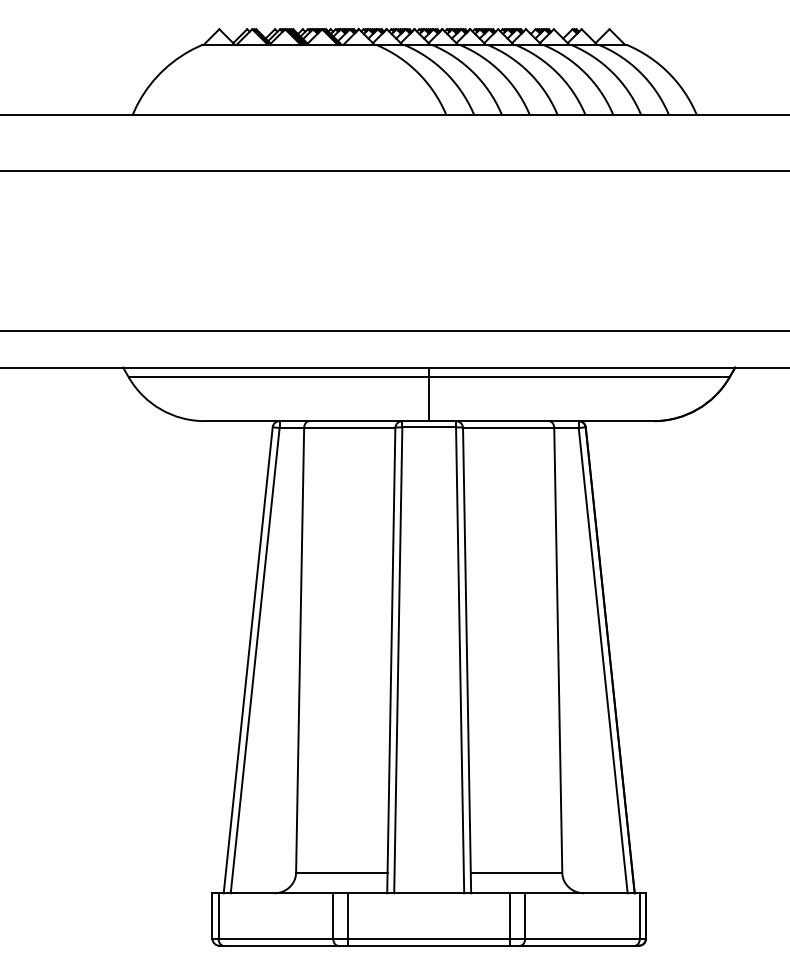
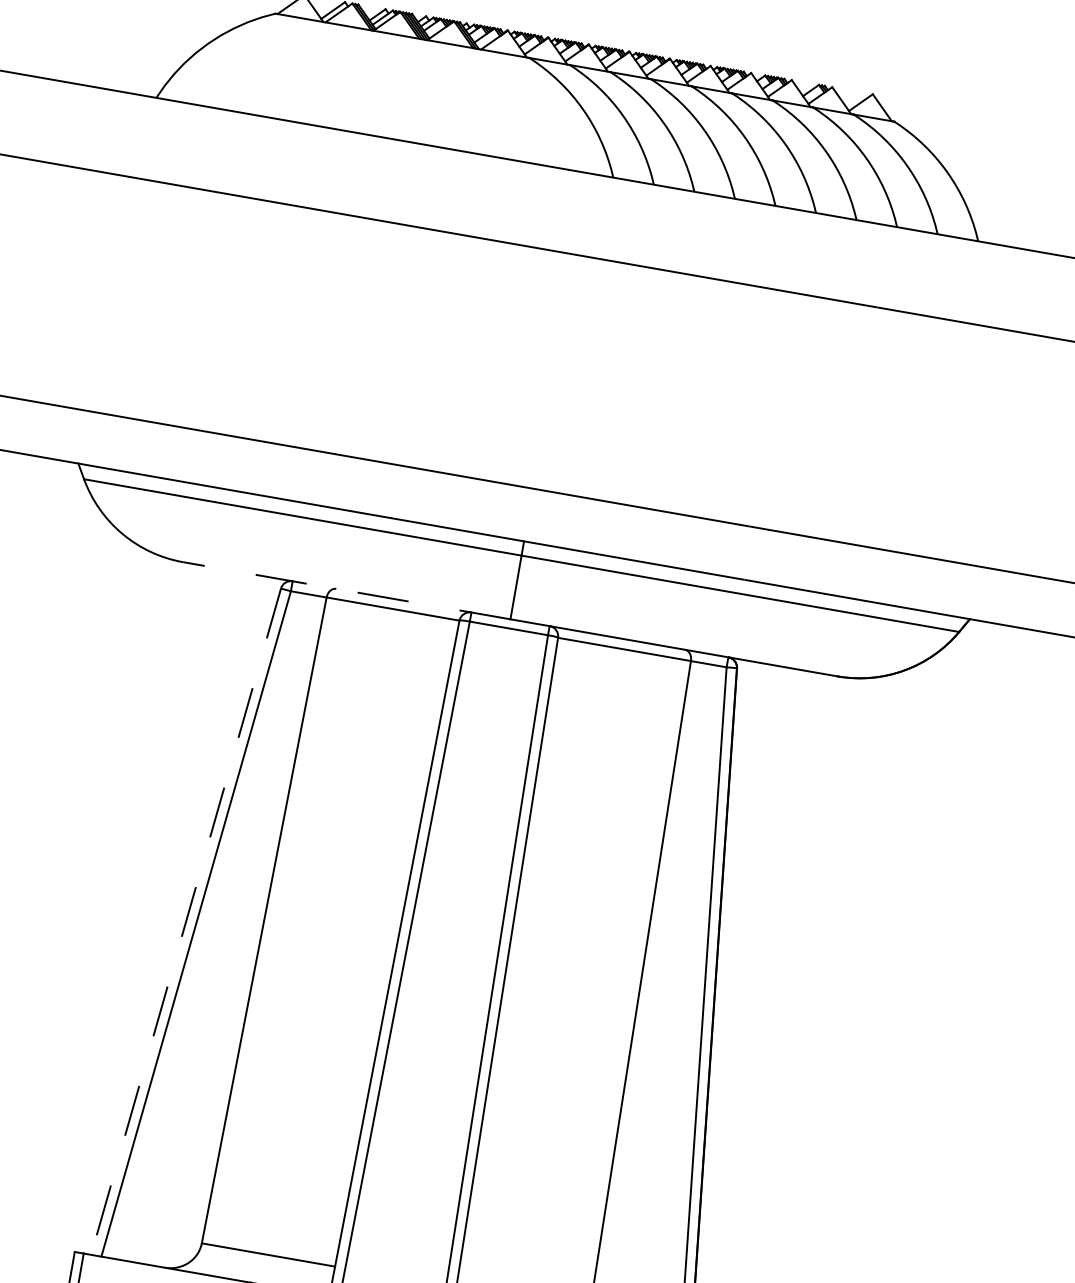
line: (316, 421) -> (346, 591), solid -> dashed
line: (248, 660) -> (186, 922), solid -> dashed

